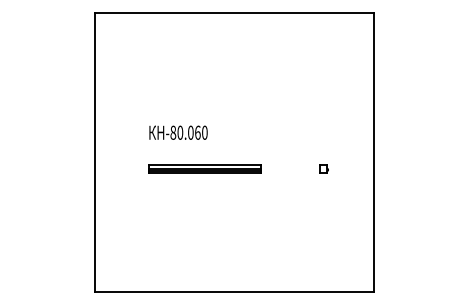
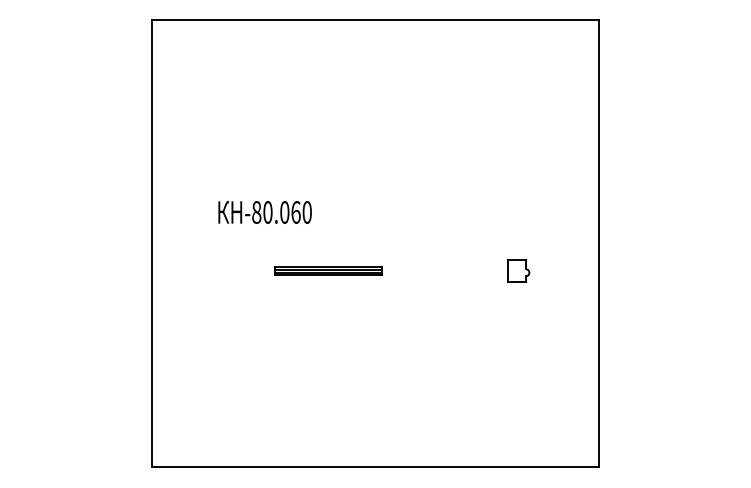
text: (178, 132) -> (265, 211), moved
part: (204, 168) -> (327, 269), size x0.6
part: (323, 168) -> (517, 269), size x1.6

